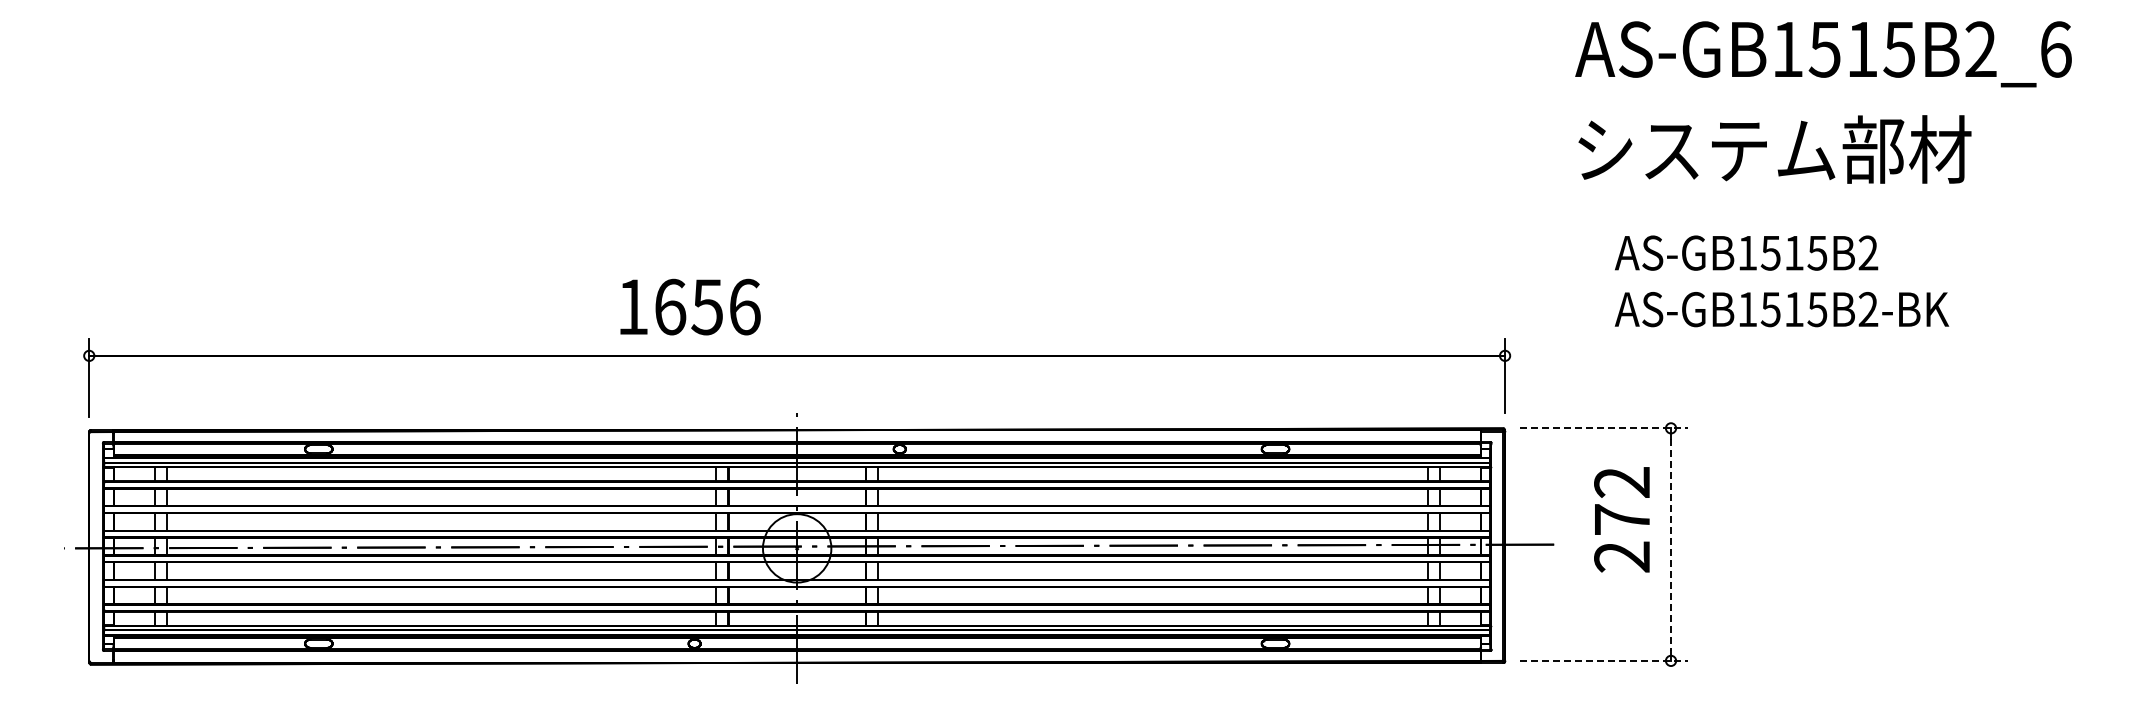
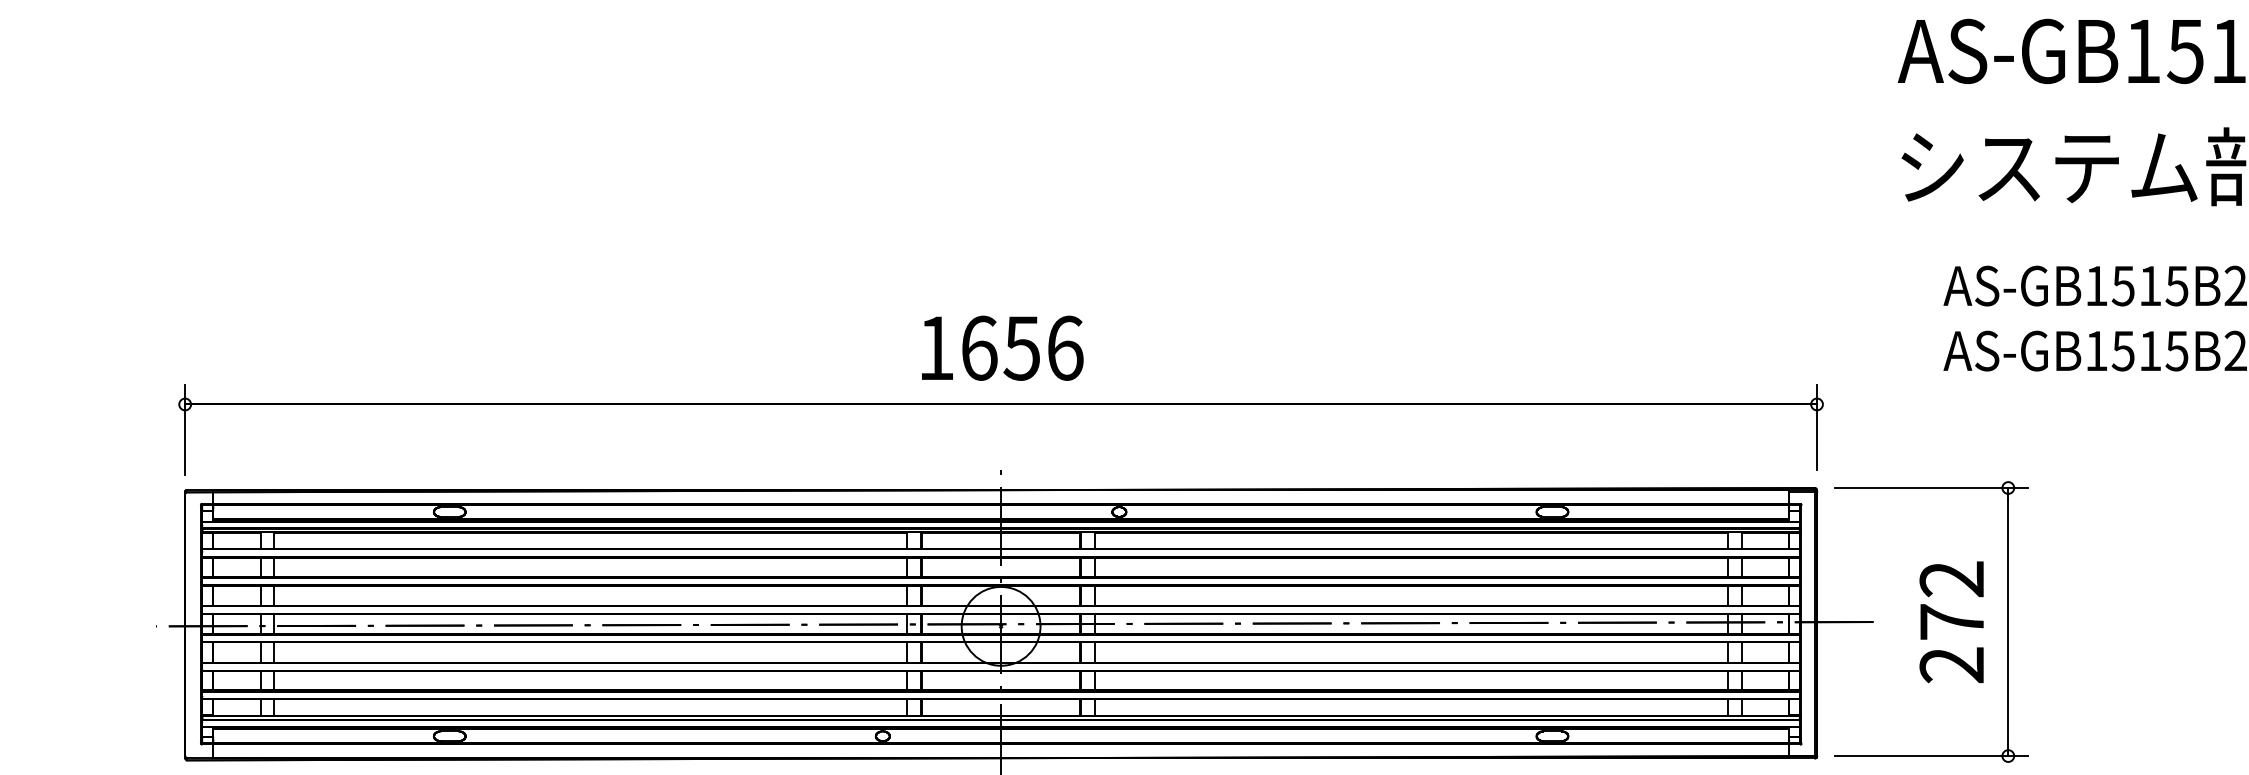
text: (690, 306) -> (1002, 347), moved
line: (1604, 428) -> (1931, 488), dashed -> solid
text: (1621, 519) -> (1951, 621), moved
line: (1671, 545) -> (2008, 623), dashed -> solid
line: (1604, 660) -> (1931, 755), dashed -> solid

